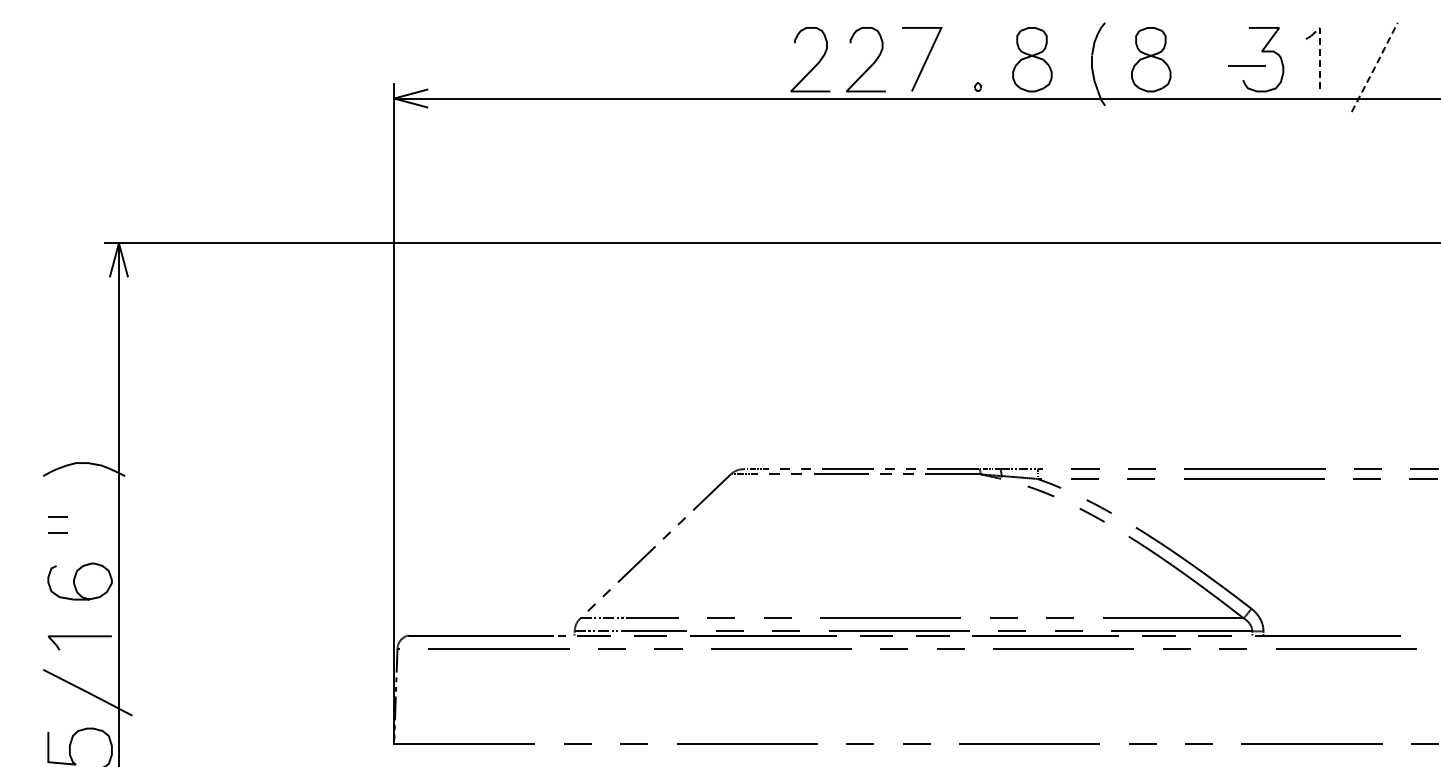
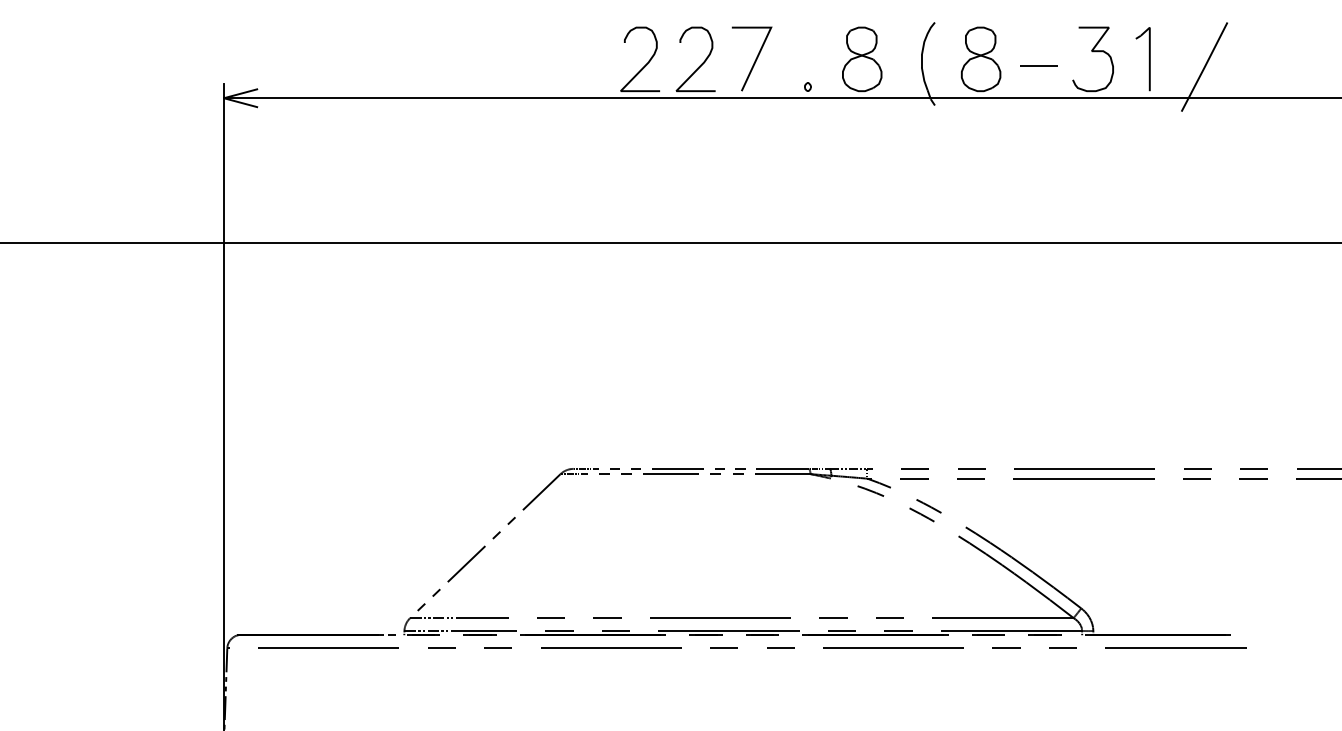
line: (1320, 52) -> (1150, 52), dashed -> solid
line: (1246, 65) -> (1038, 65), moved
line: (1374, 67) -> (1204, 67), dashed -> solid

